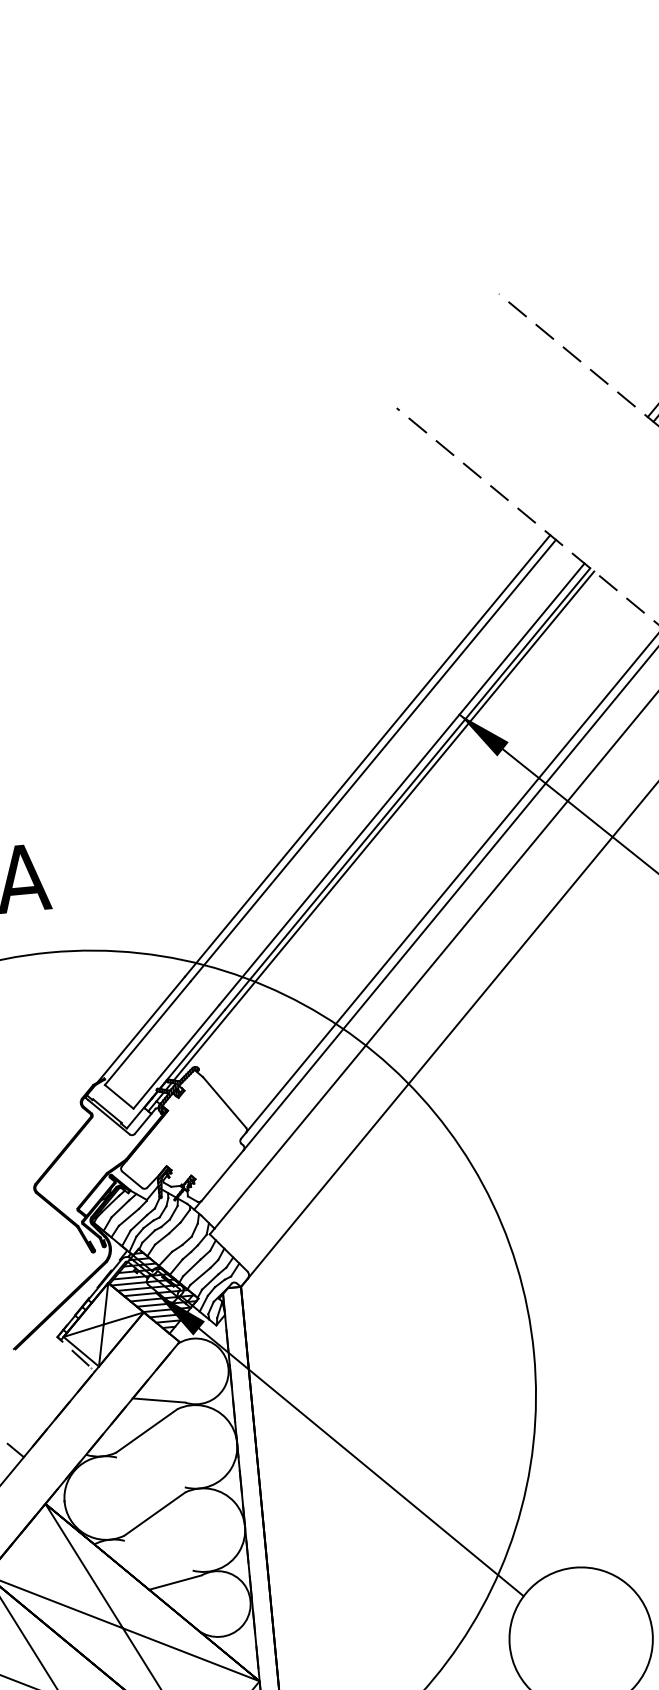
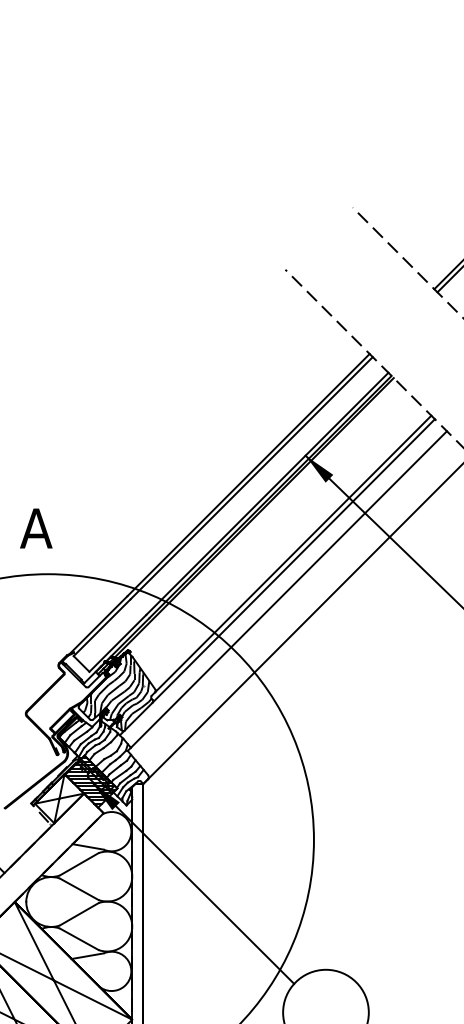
hatch: (181, 1138) -> (116, 692), added
line: (149, 1472) -> (78, 889), added
line: (157, 1556) -> (78, 939), added

